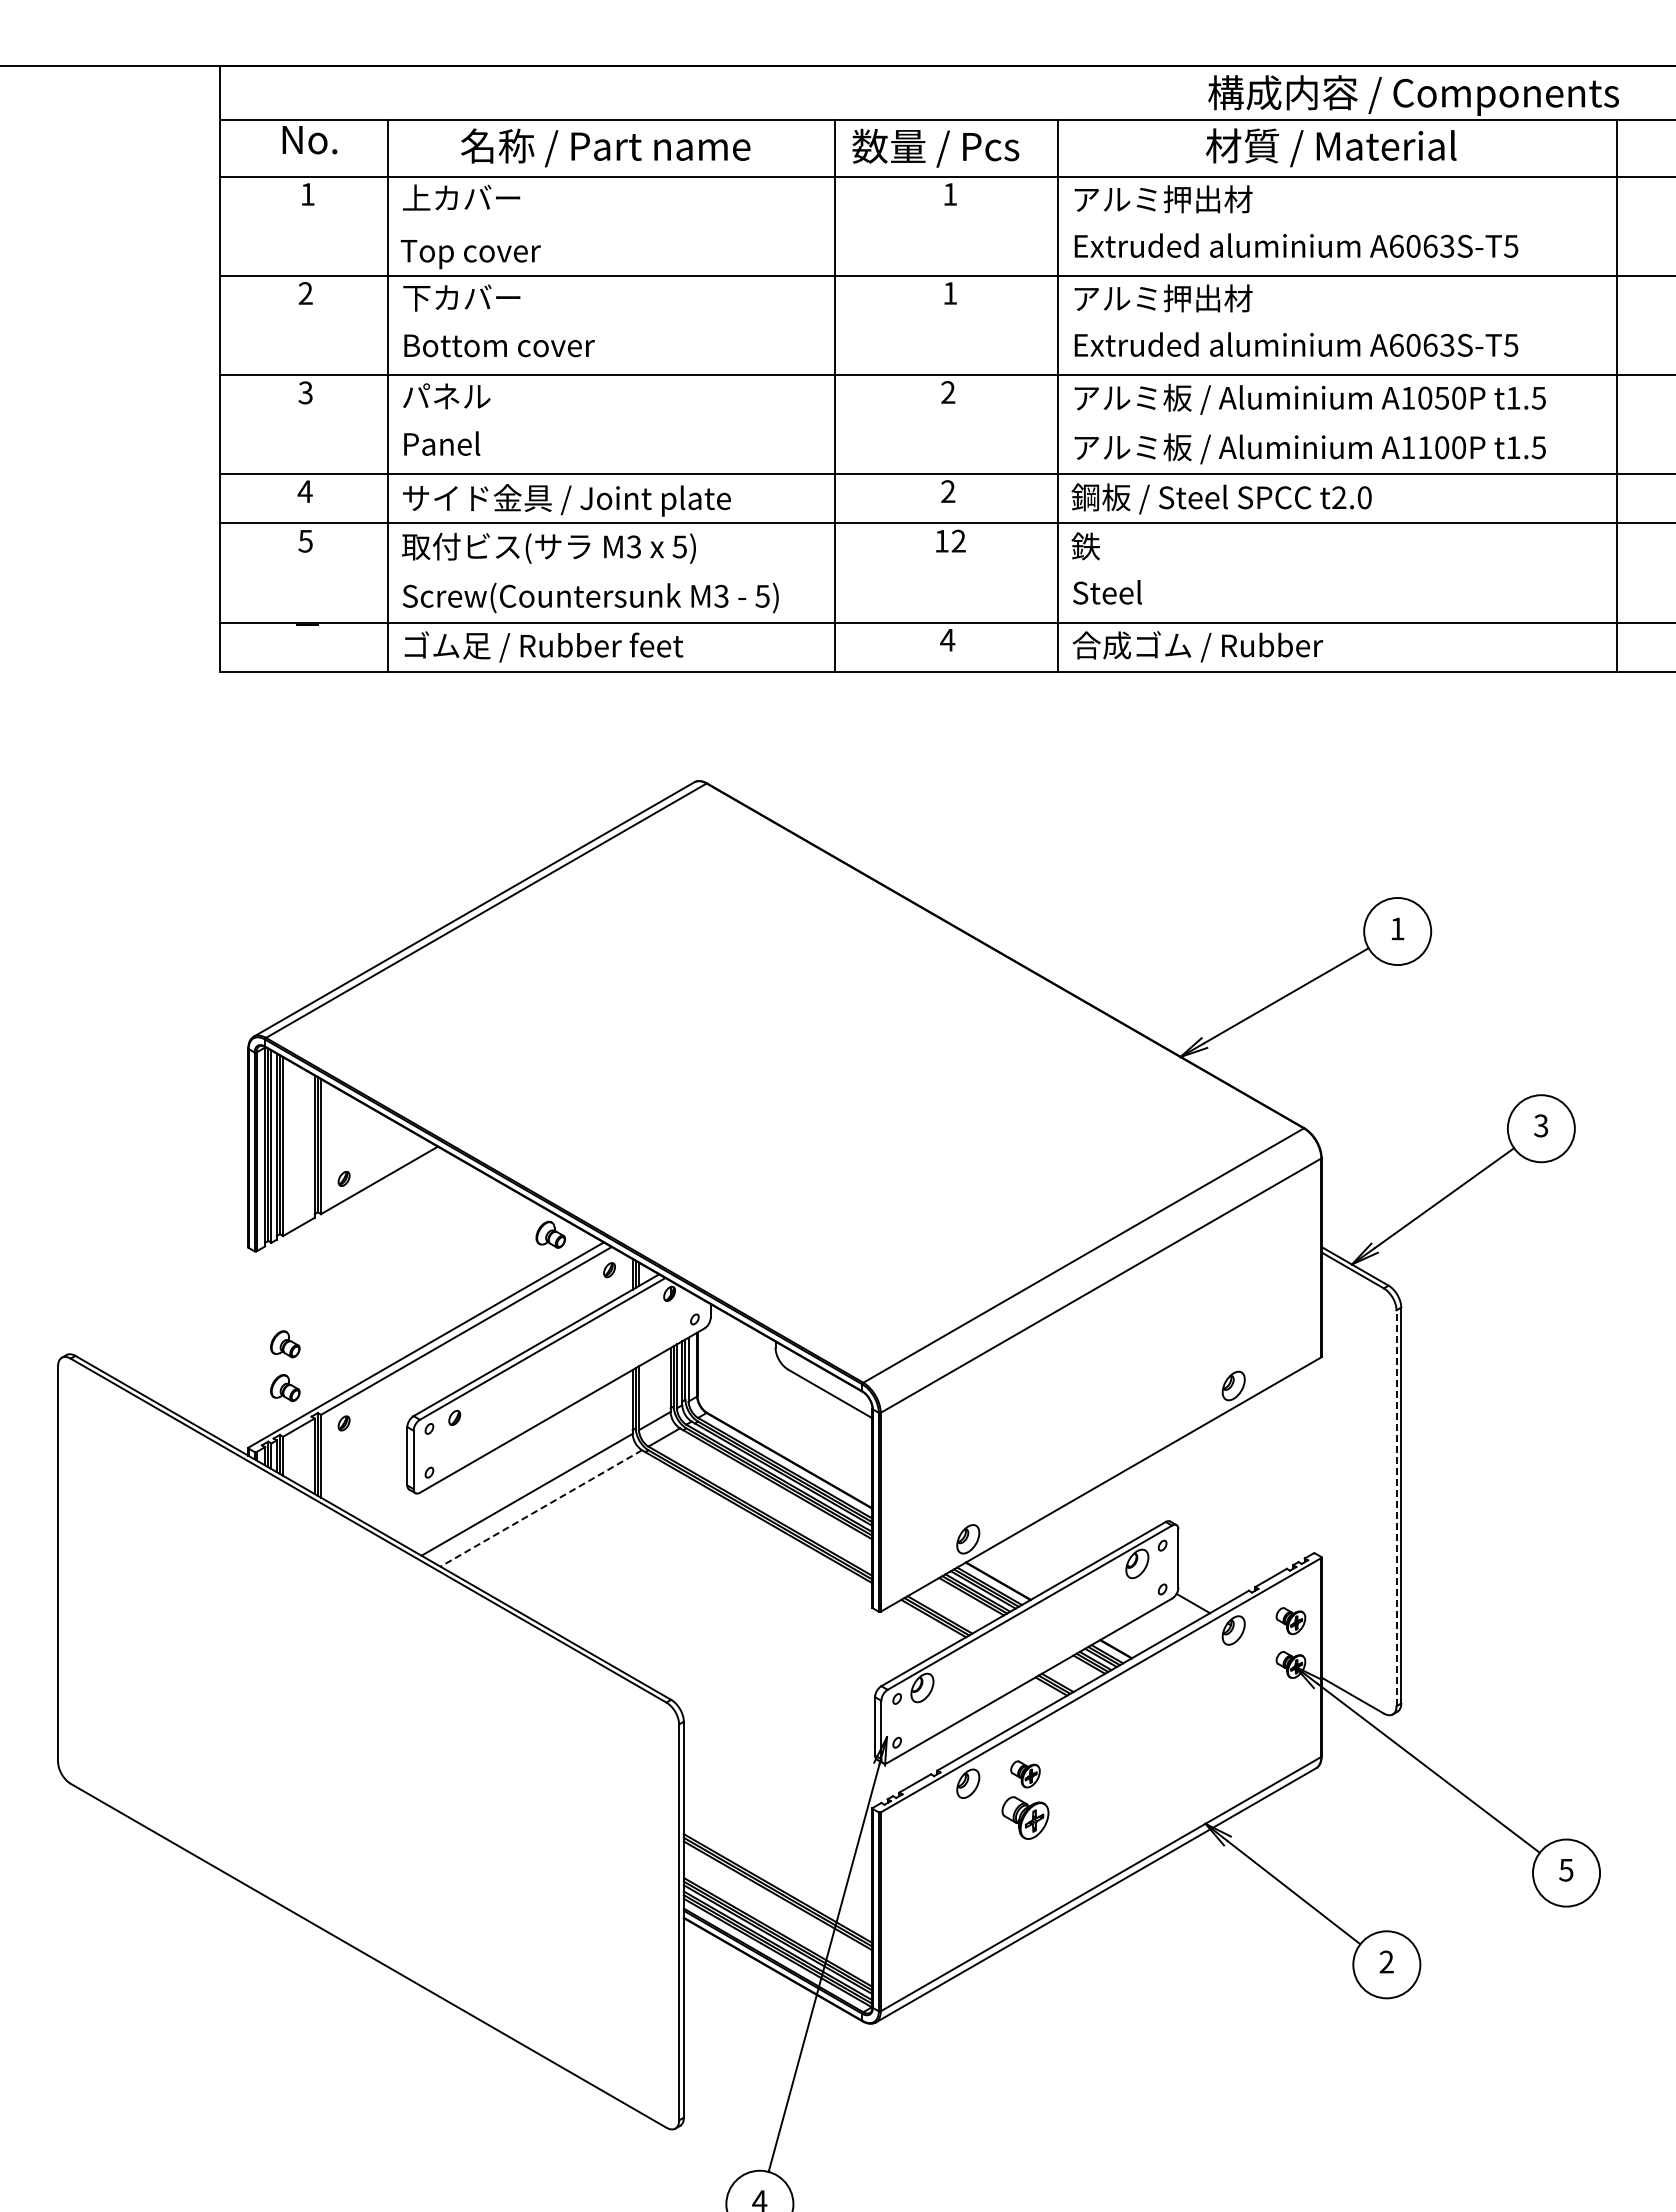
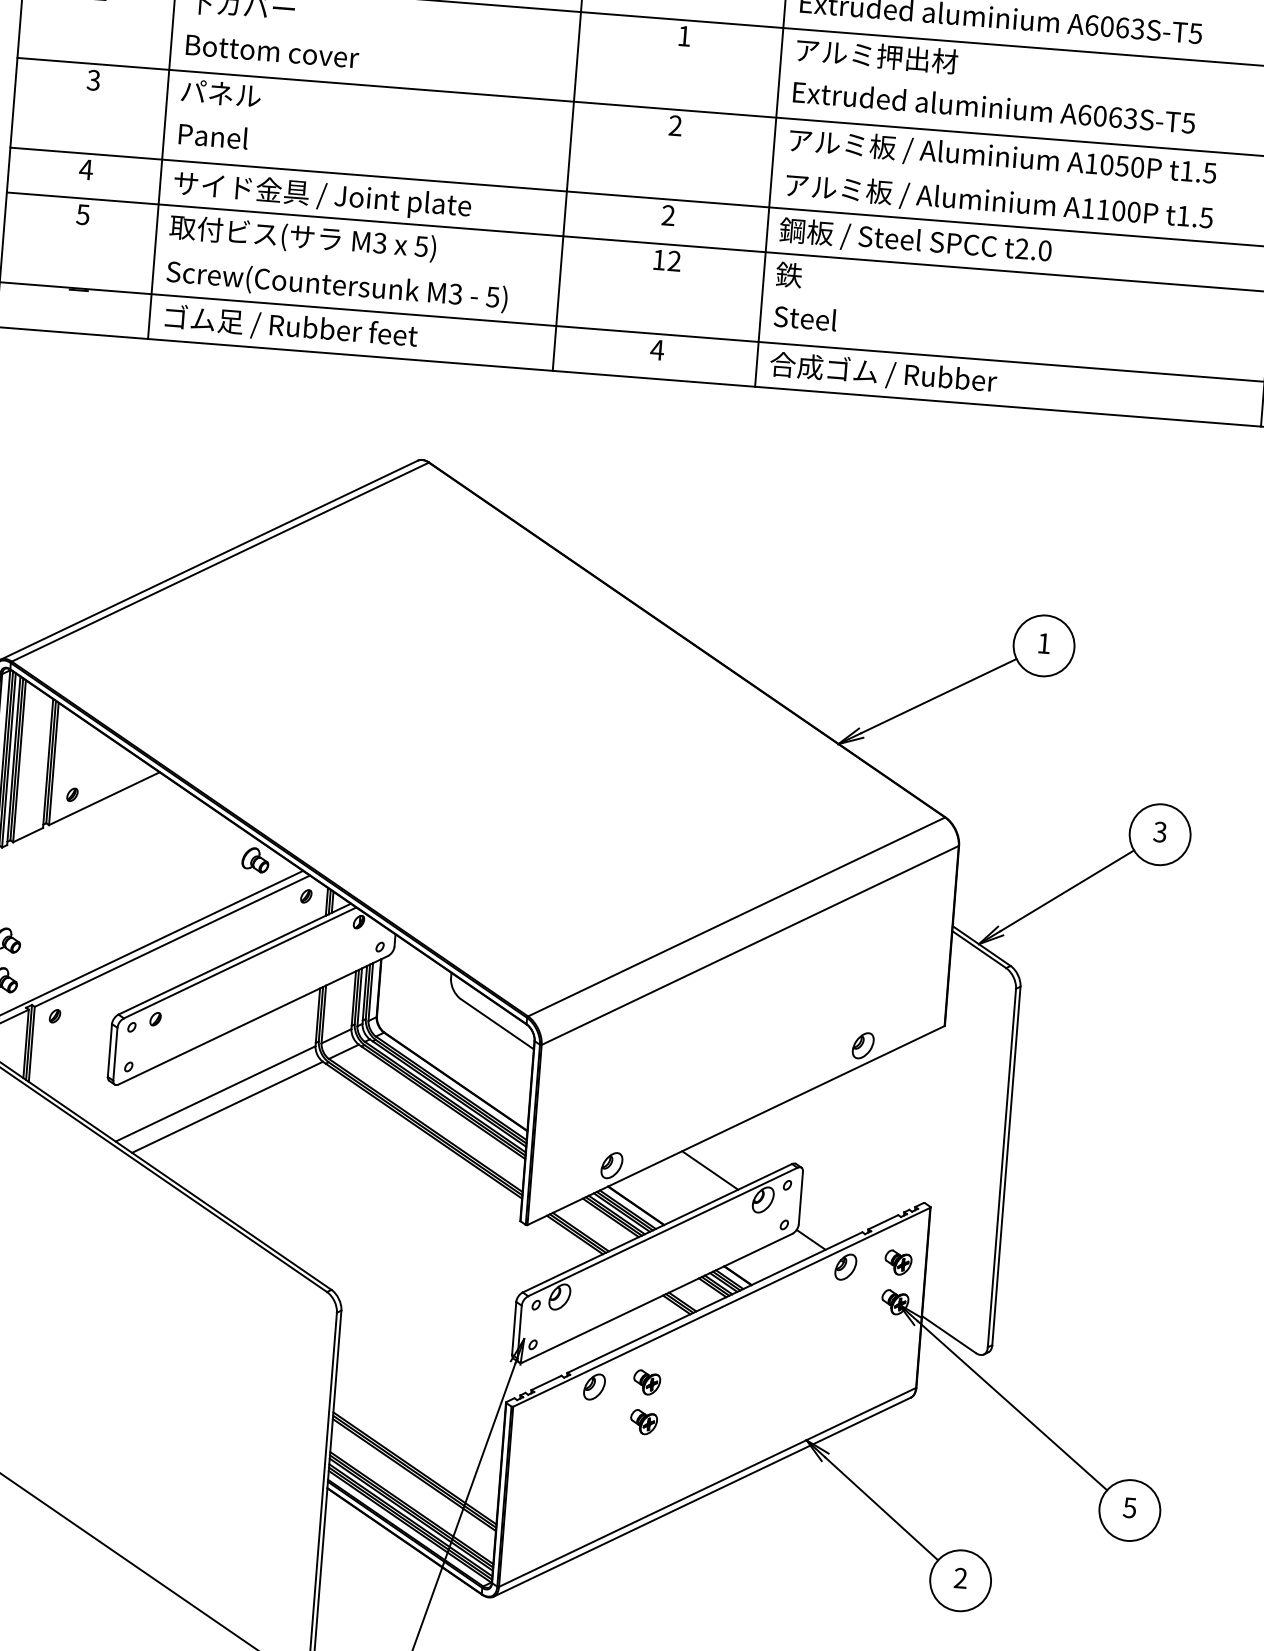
line: (540, 1508) -> (226, 1107), dashed -> solid
line: (1396, 1508) -> (1001, 1168), dashed -> solid
line: (1076, 1535) -> (710, 1169), added
part: (1025, 1818) -> (643, 1422), size x0.62

